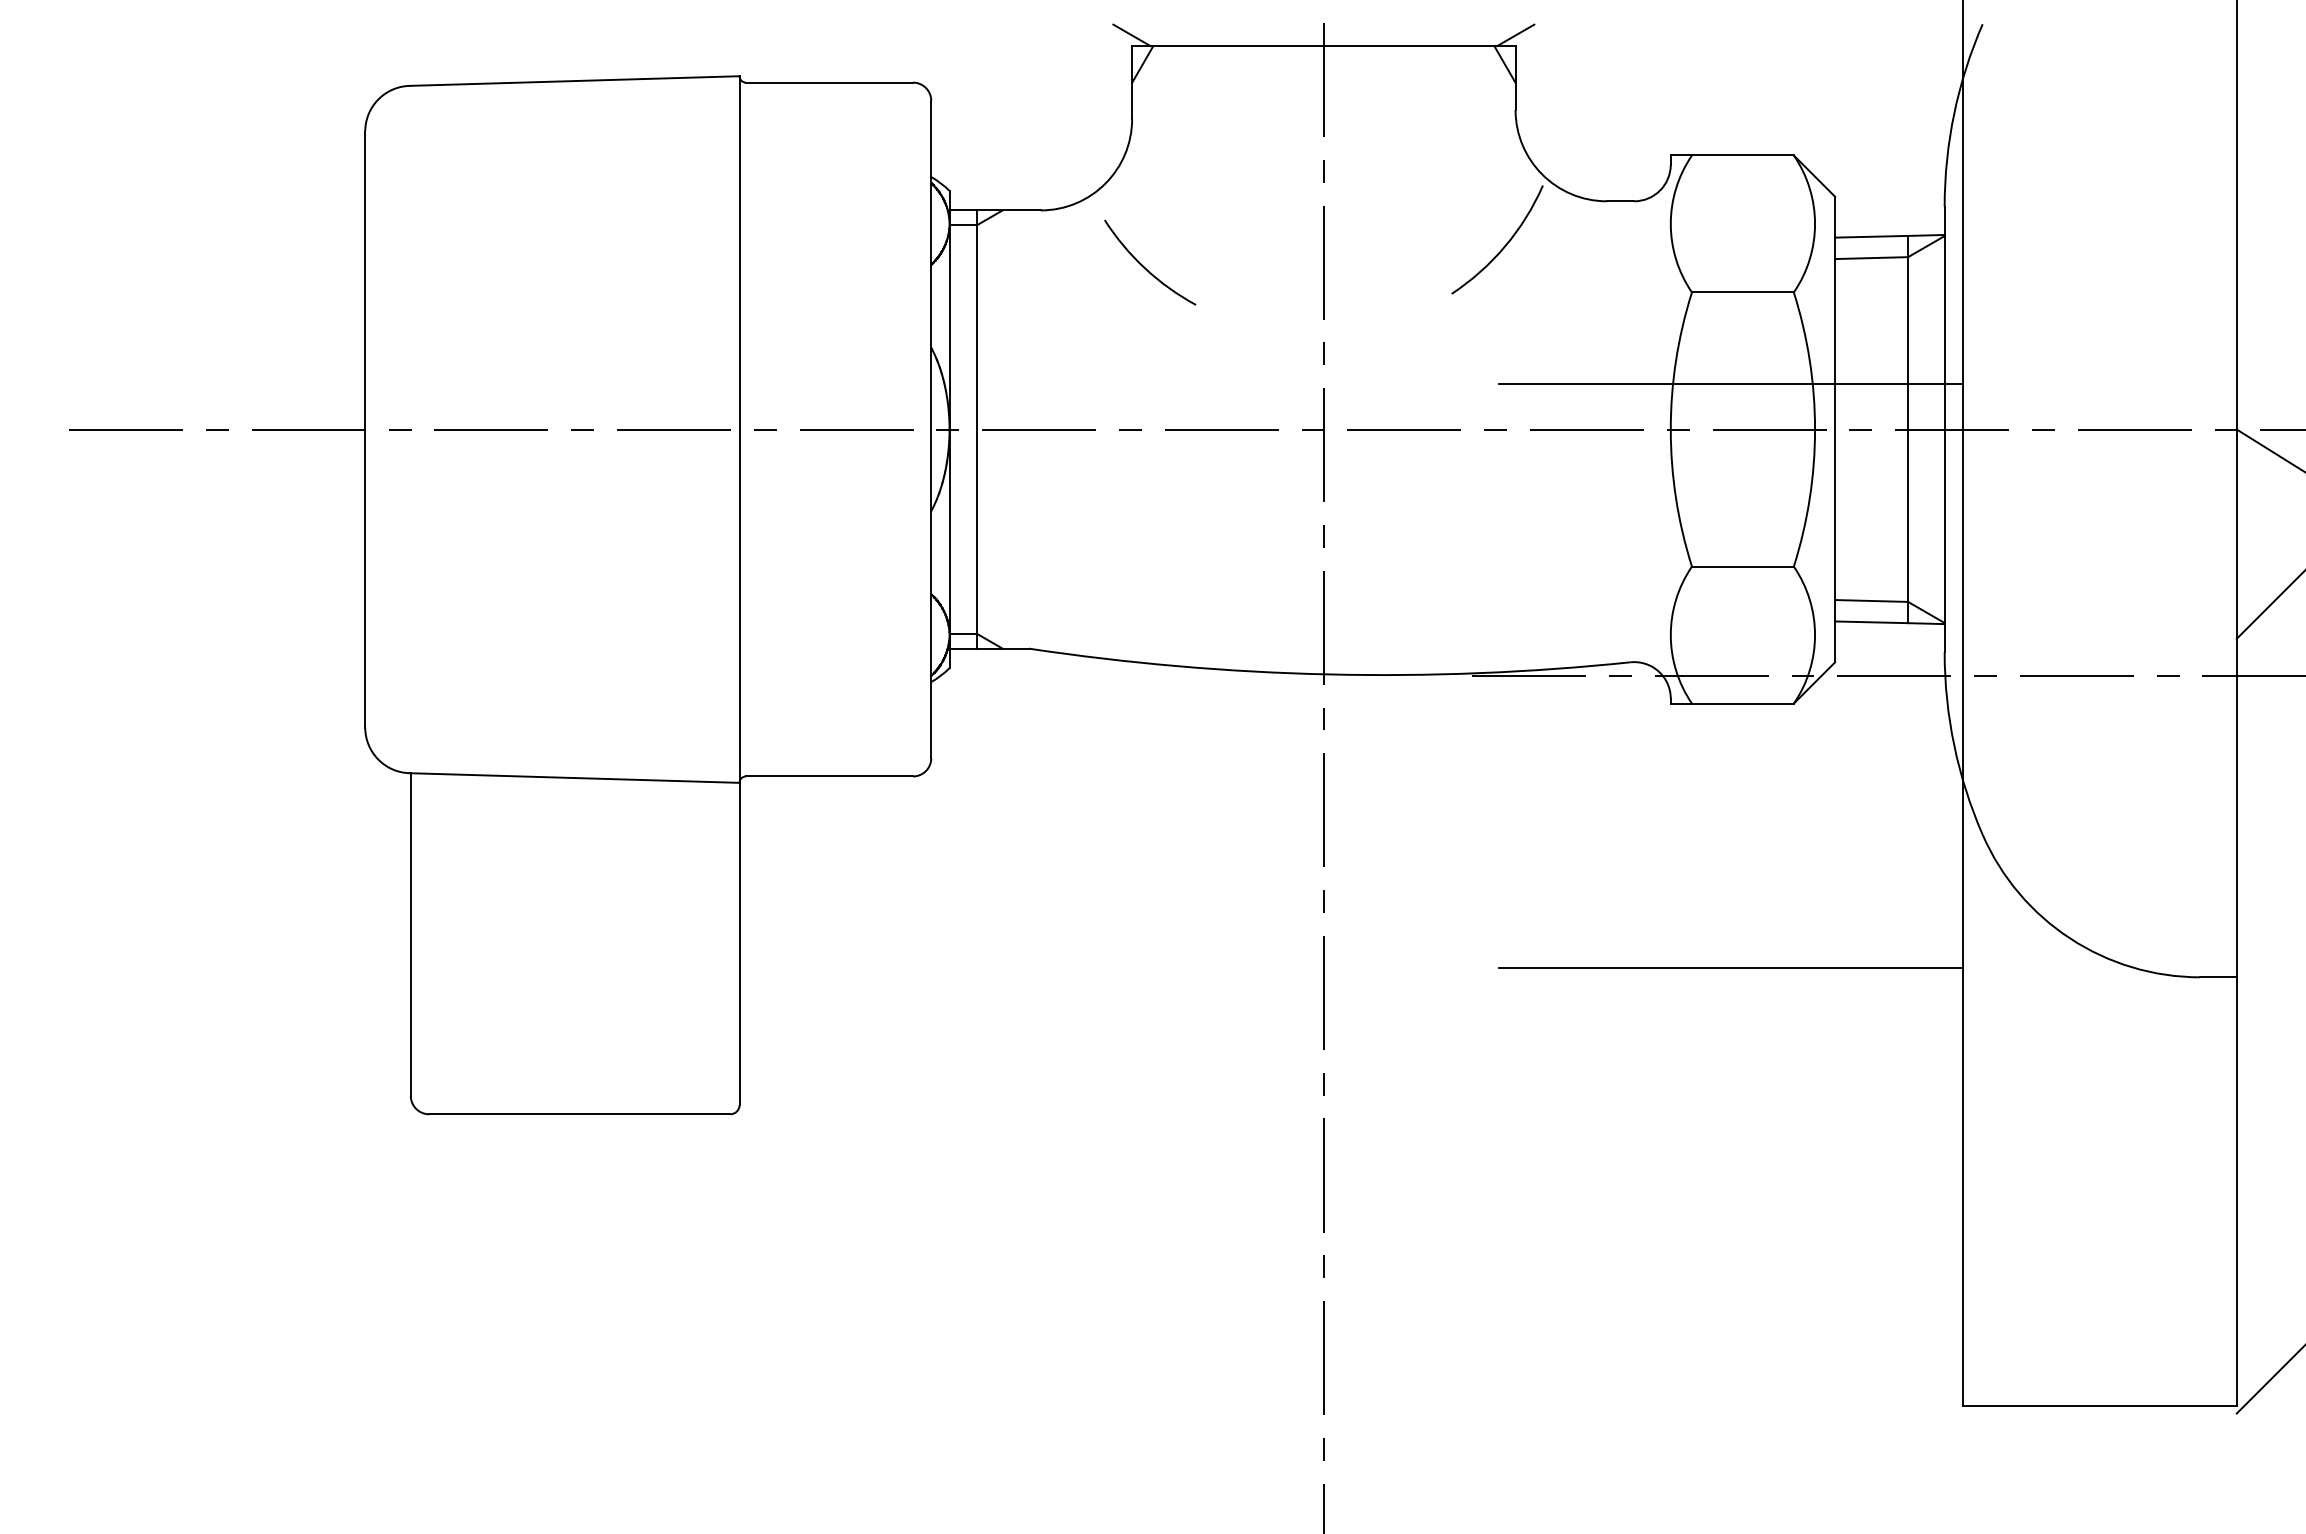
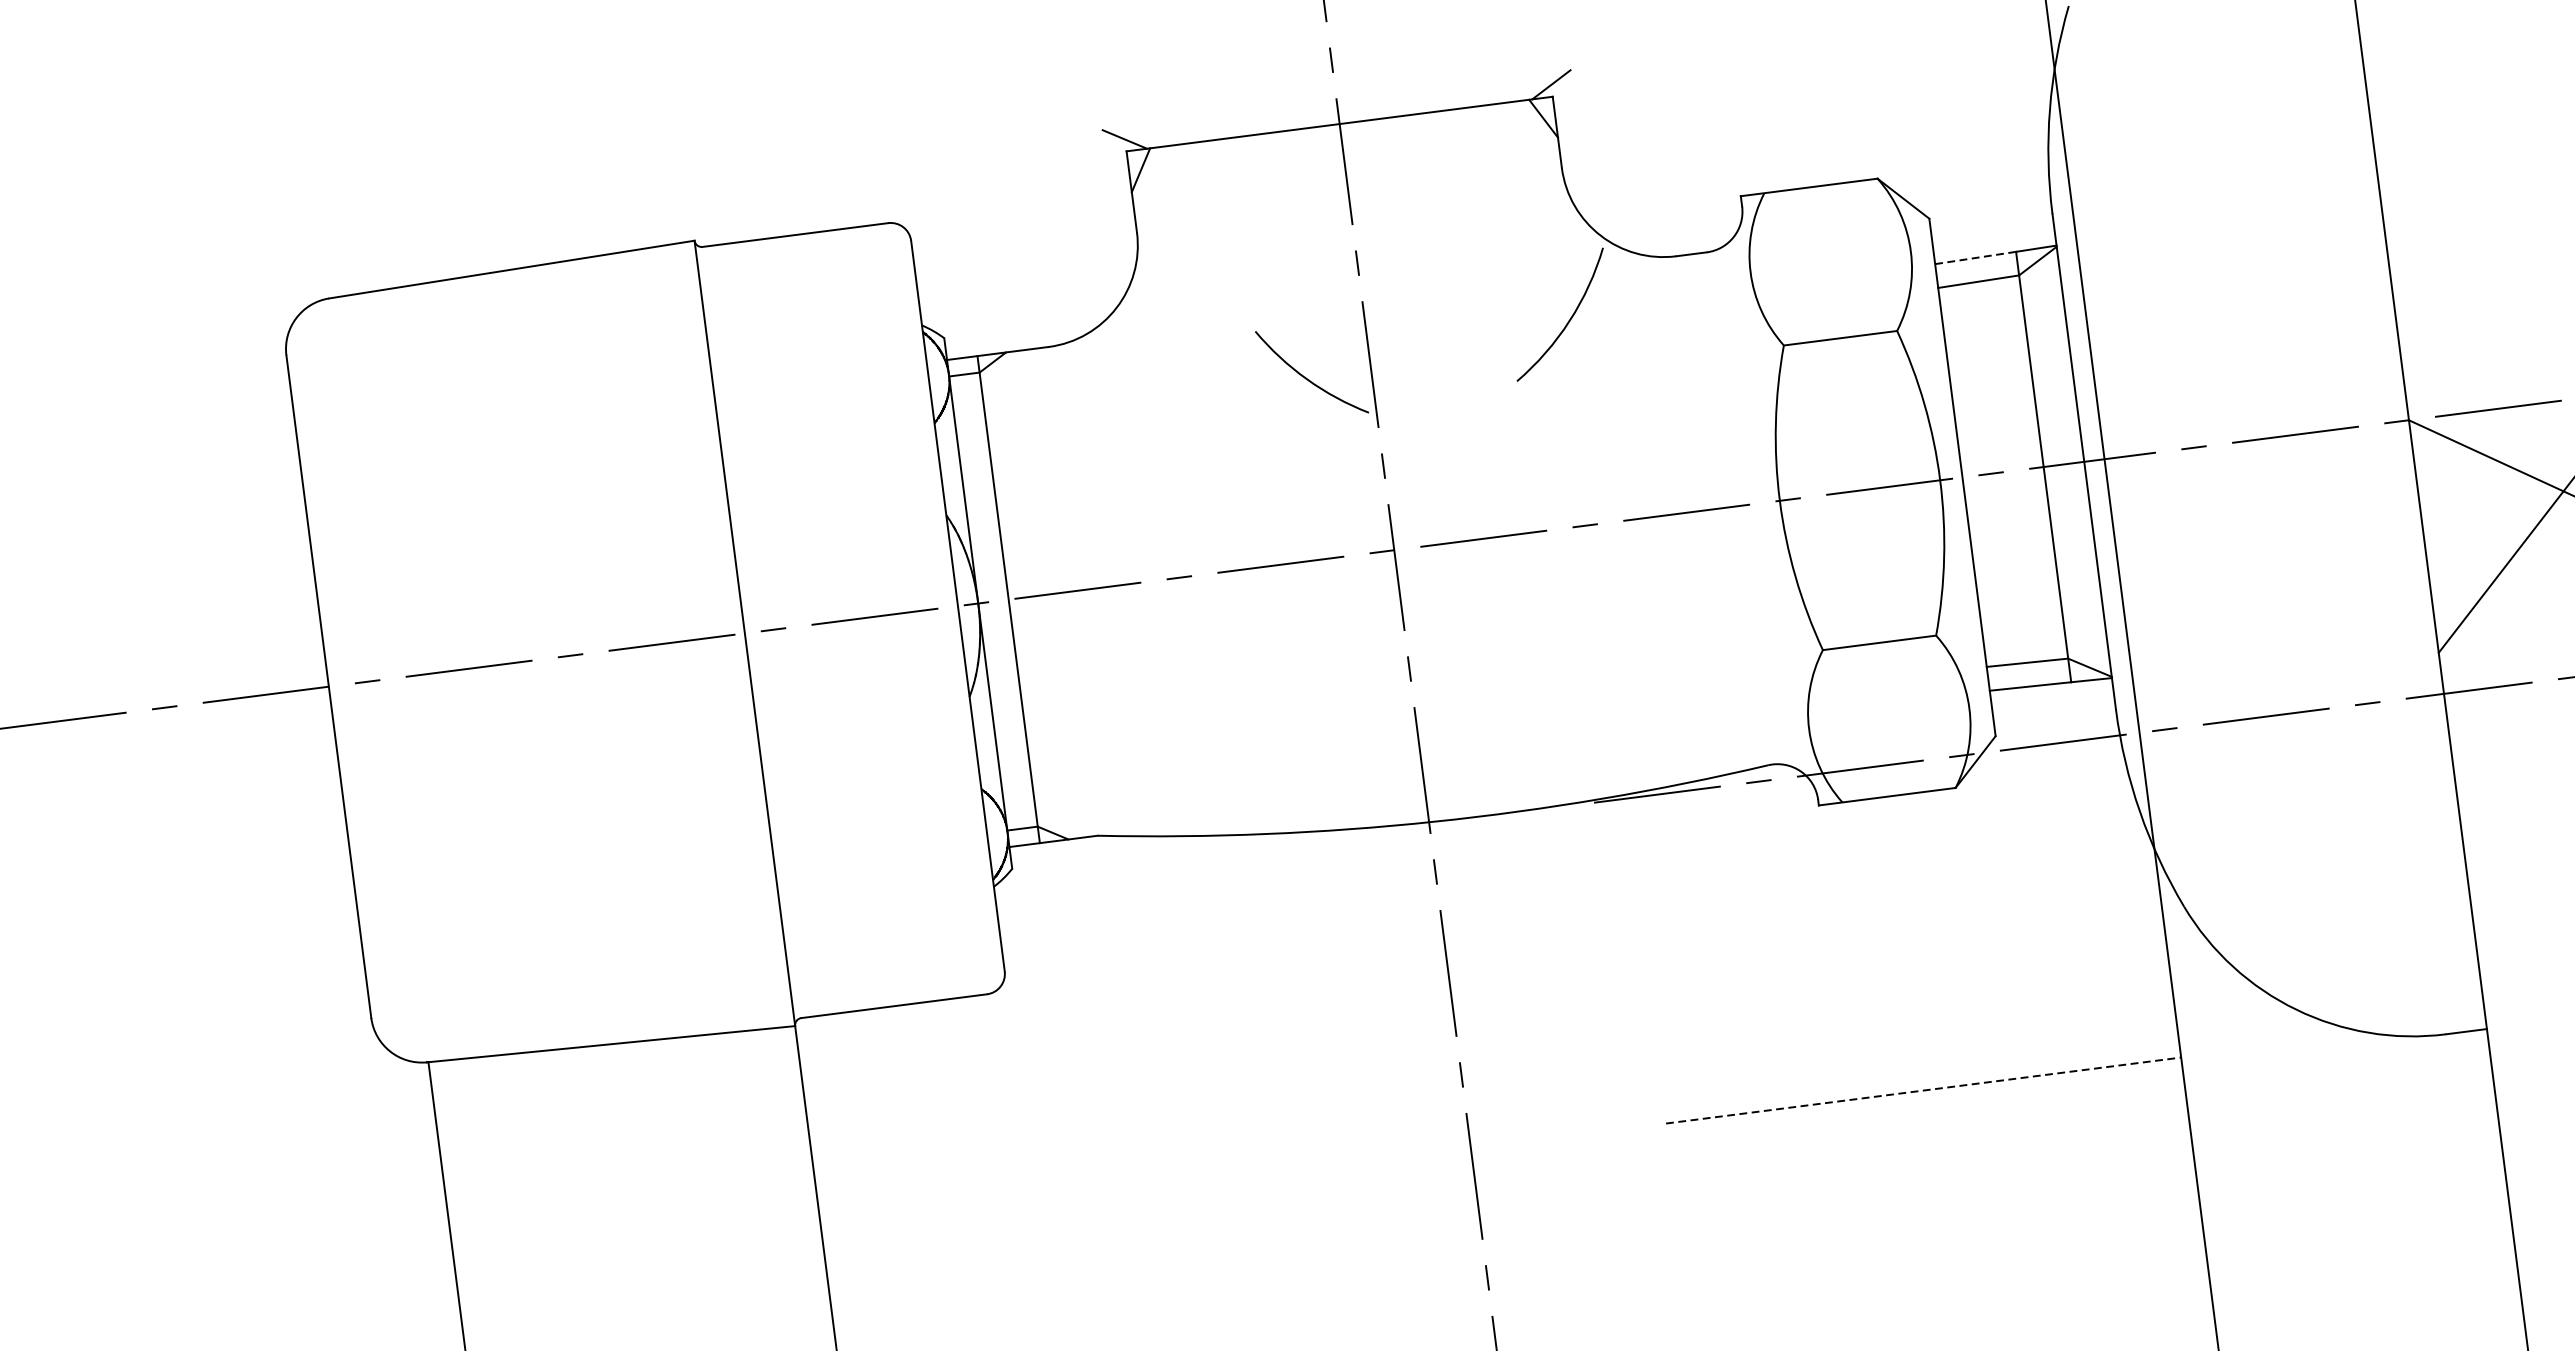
line: (1871, 236) -> (1975, 257), solid -> dashed
arc: (1145, 267) -> (1307, 378), moved
line: (1730, 383) -> (1839, 441), removed
line: (1731, 967) -> (1923, 1090), solid -> dashed

